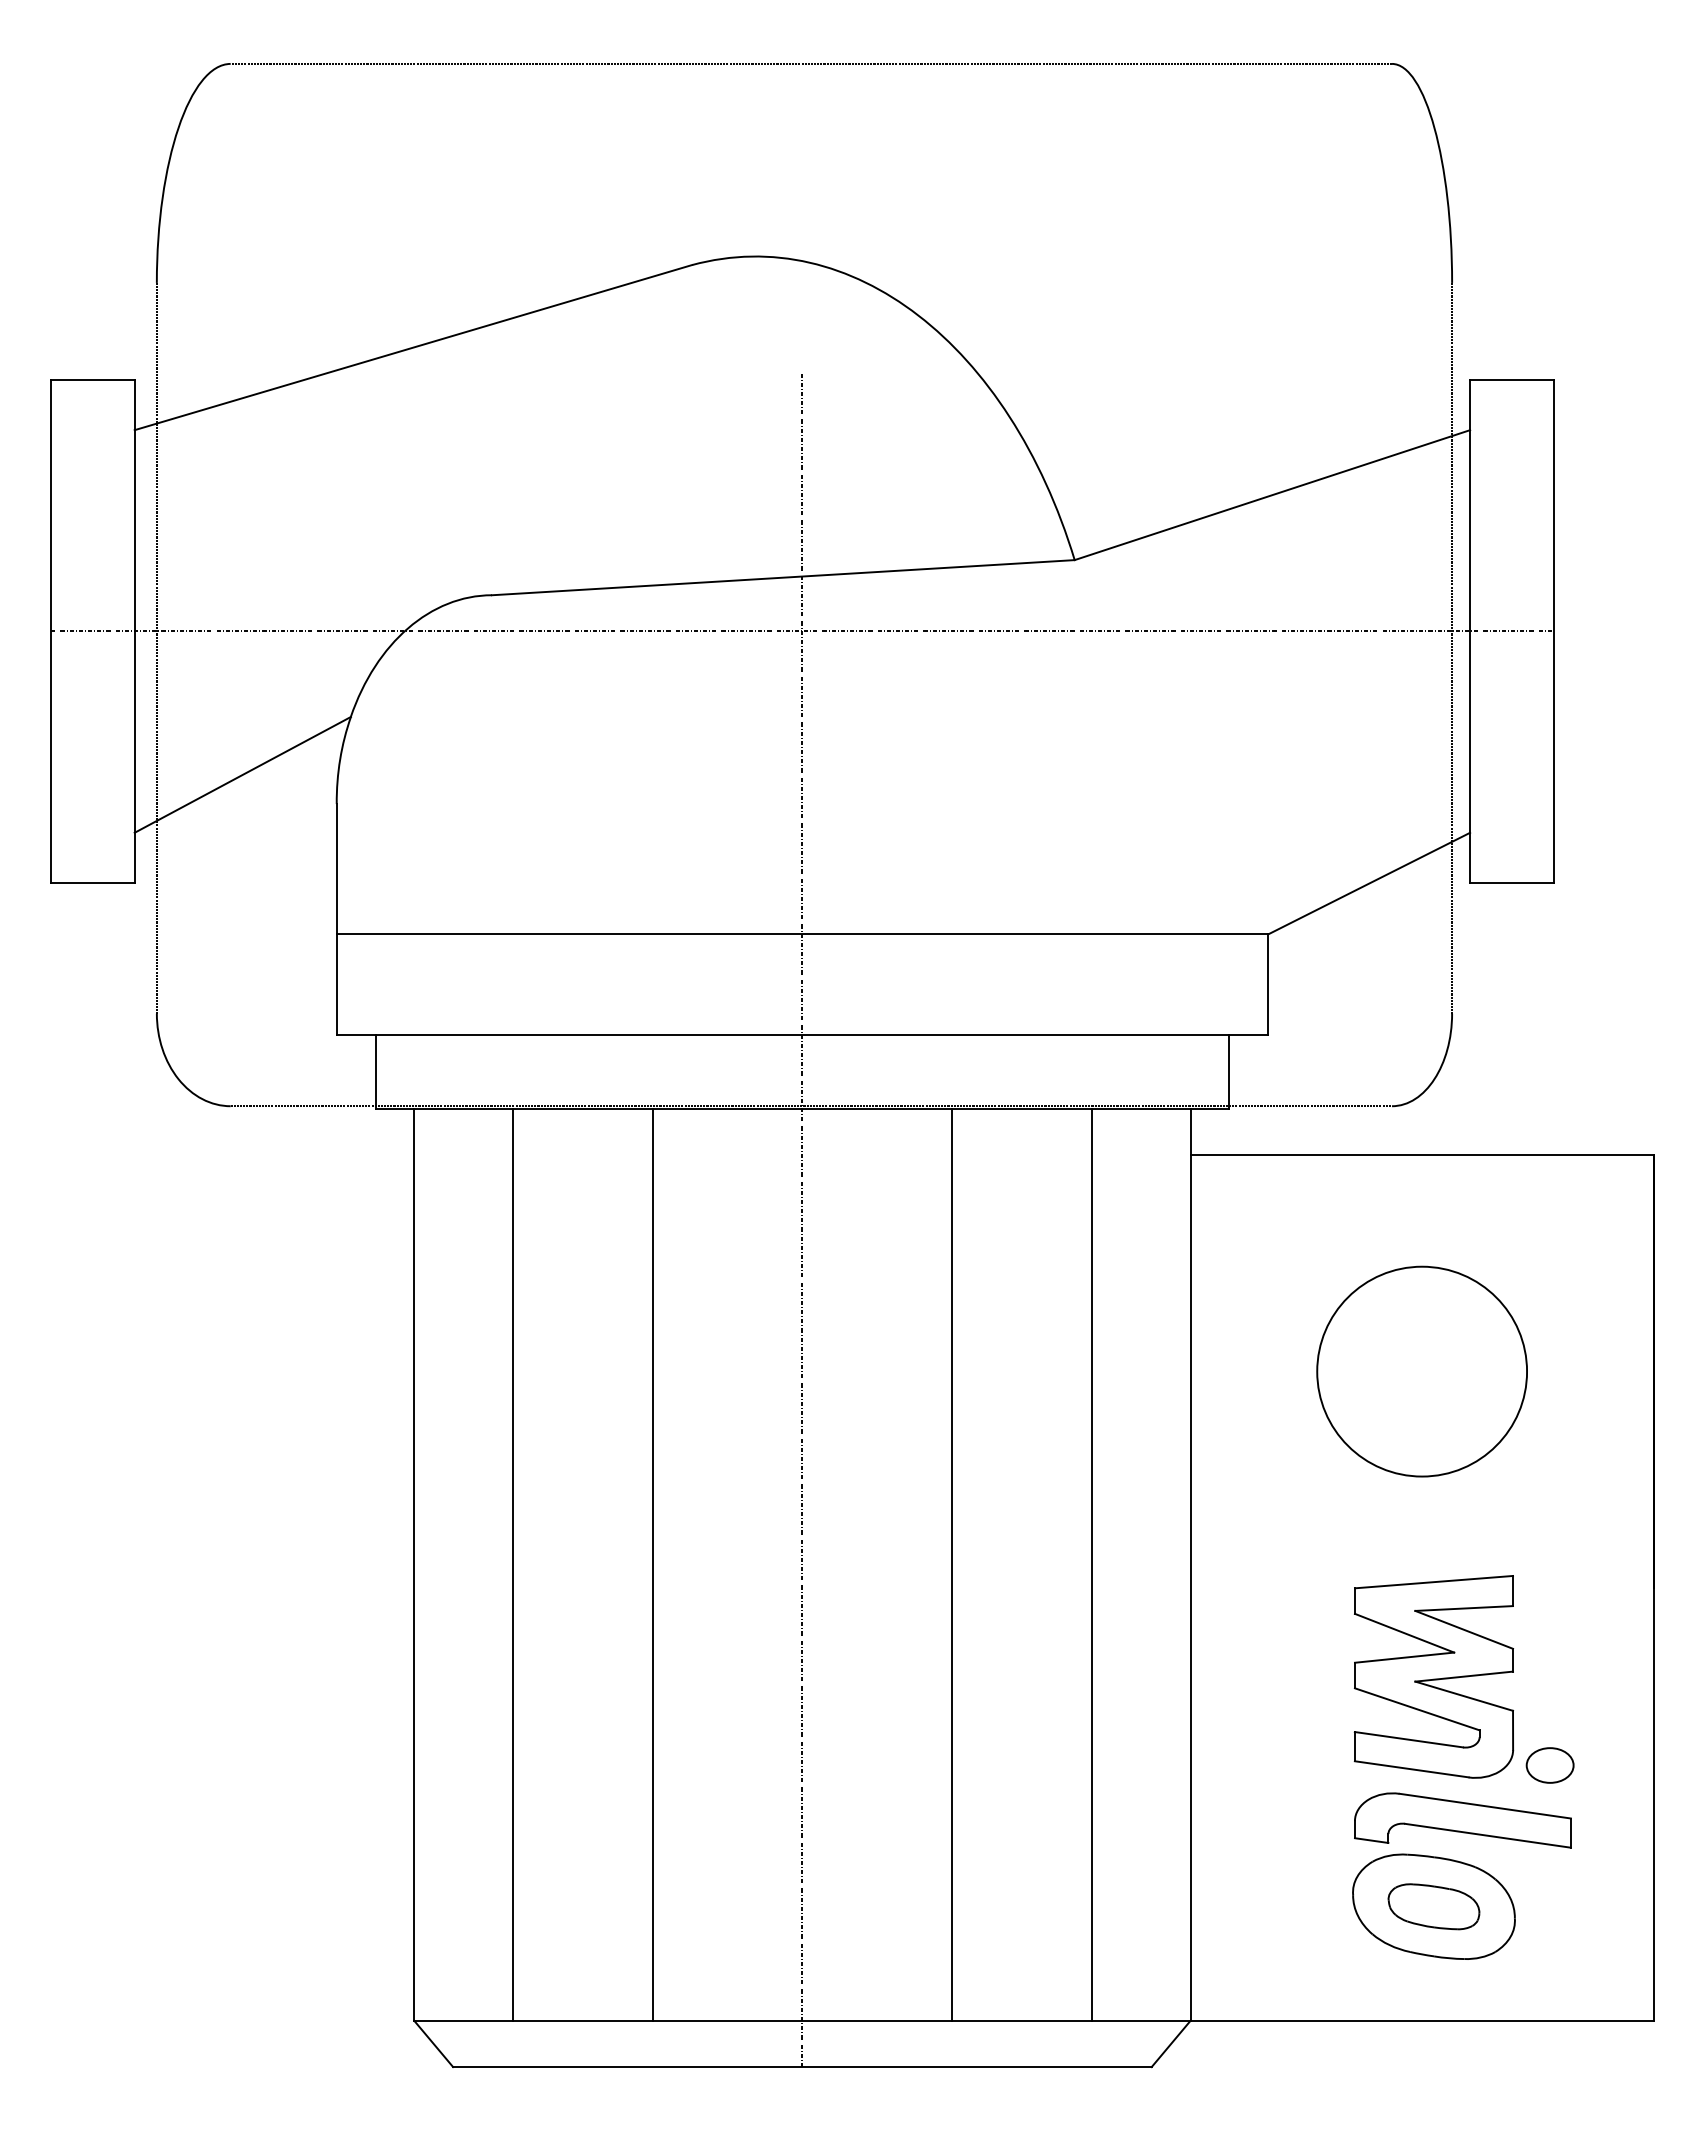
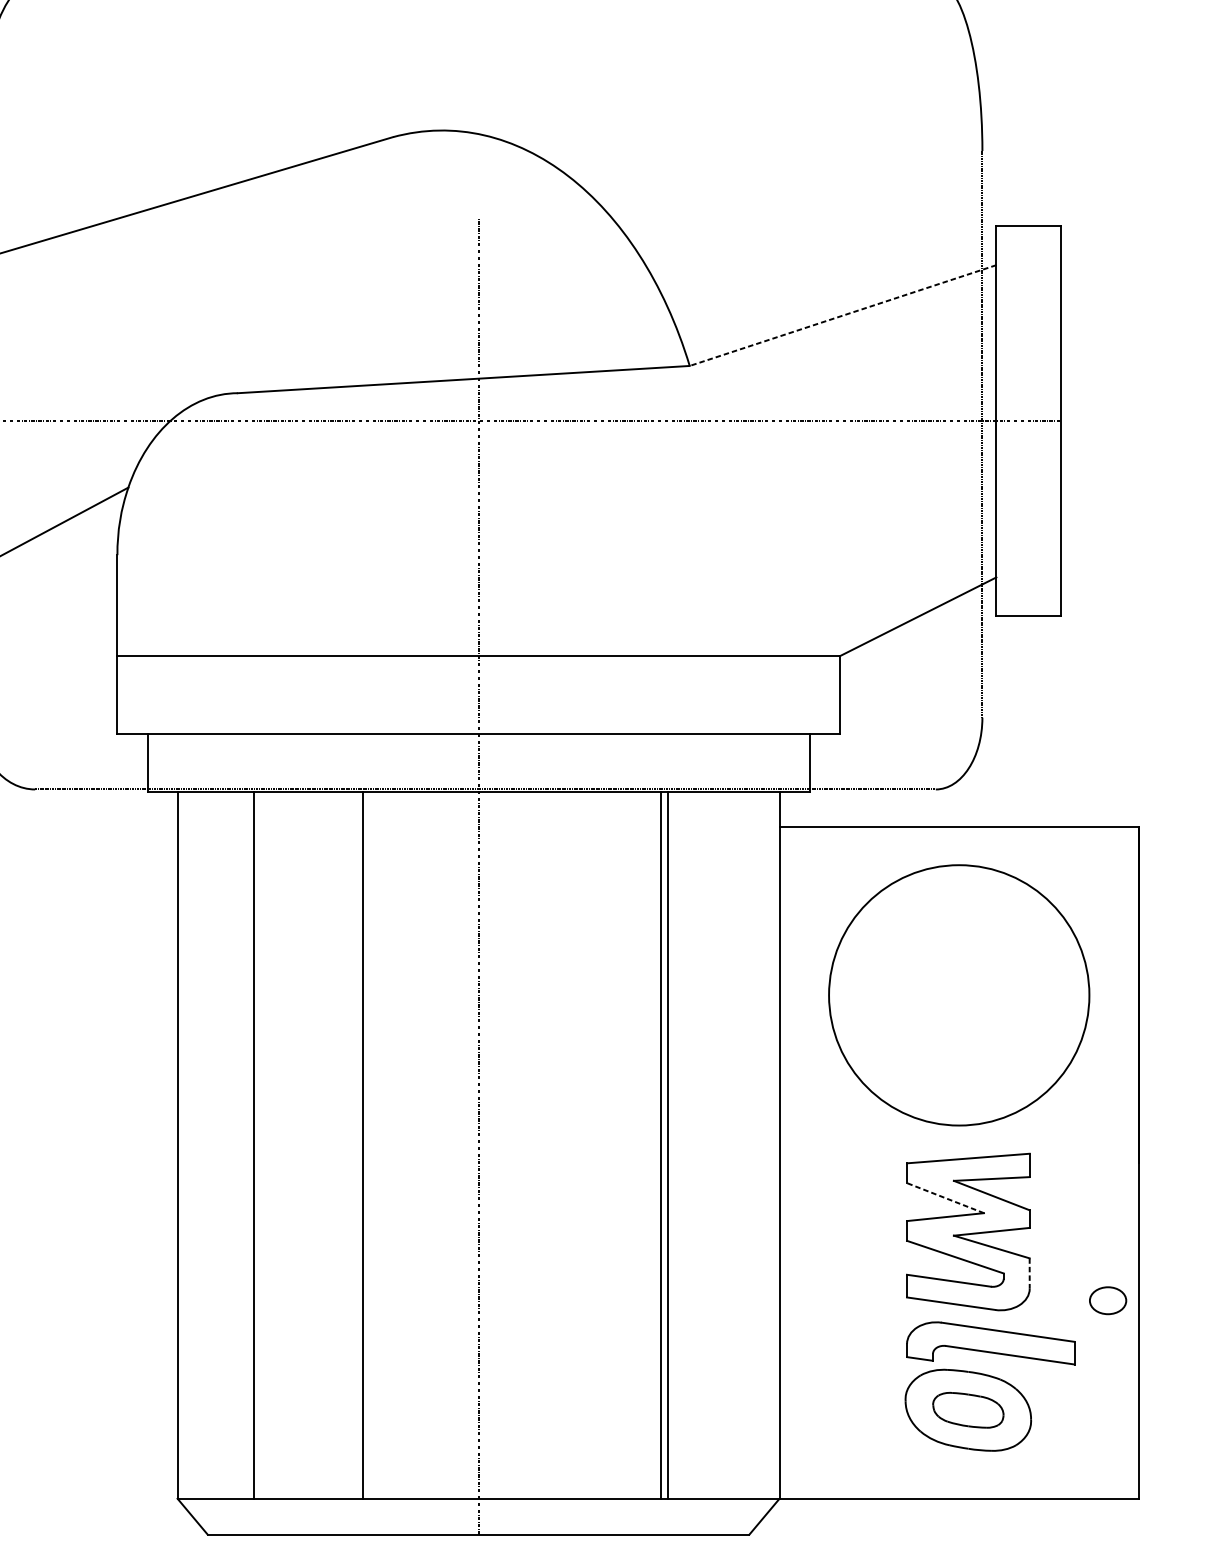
line: (1271, 495) -> (842, 315), solid -> dashed
circle: (1421, 1371) -> (958, 995), size x1.6
line: (951, 1564) -> (667, 1144), moved
line: (1091, 1564) -> (660, 1144), moved
line: (1404, 1633) -> (945, 1198), solid -> dashed
line: (1513, 1730) -> (1030, 1273), solid -> dashed
part: (1549, 1765) -> (1107, 1300), moved

